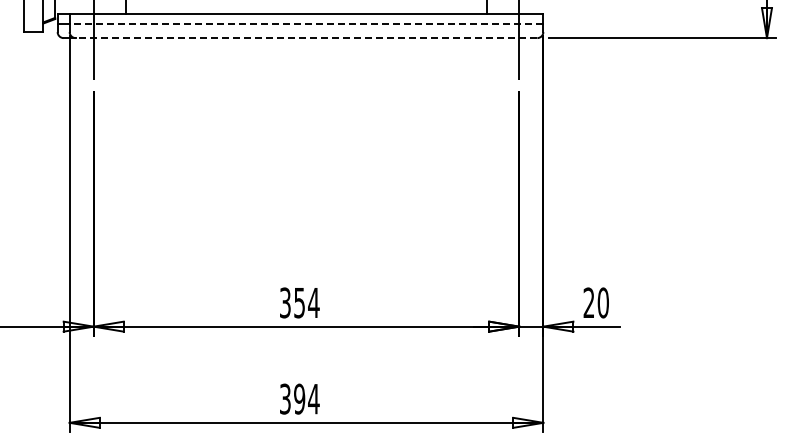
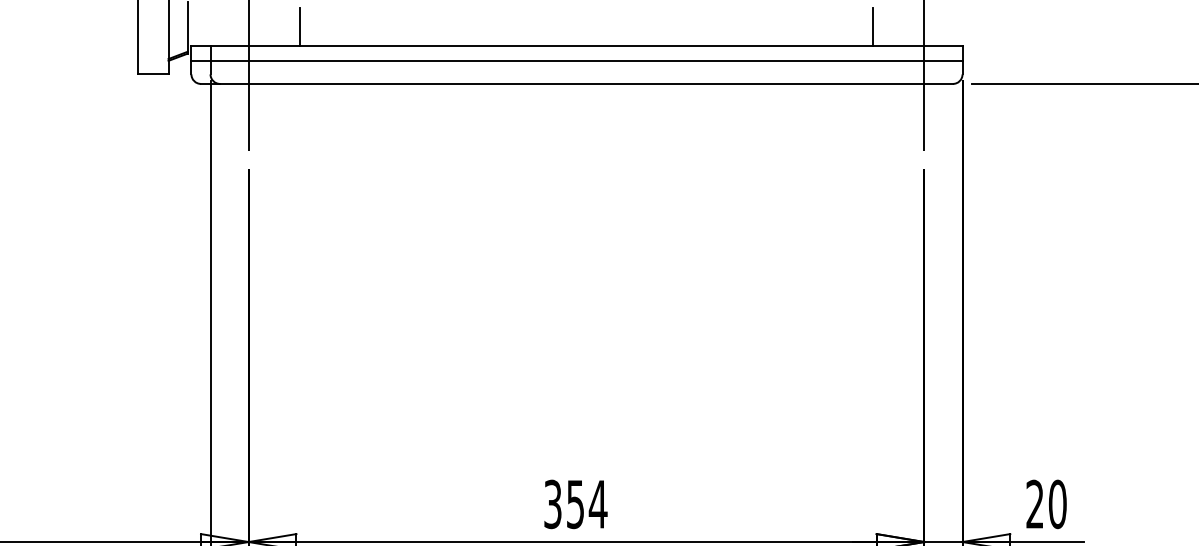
line: (306, 23) -> (586, 60), dashed -> solid
line: (306, 38) -> (586, 84), dashed -> solid

